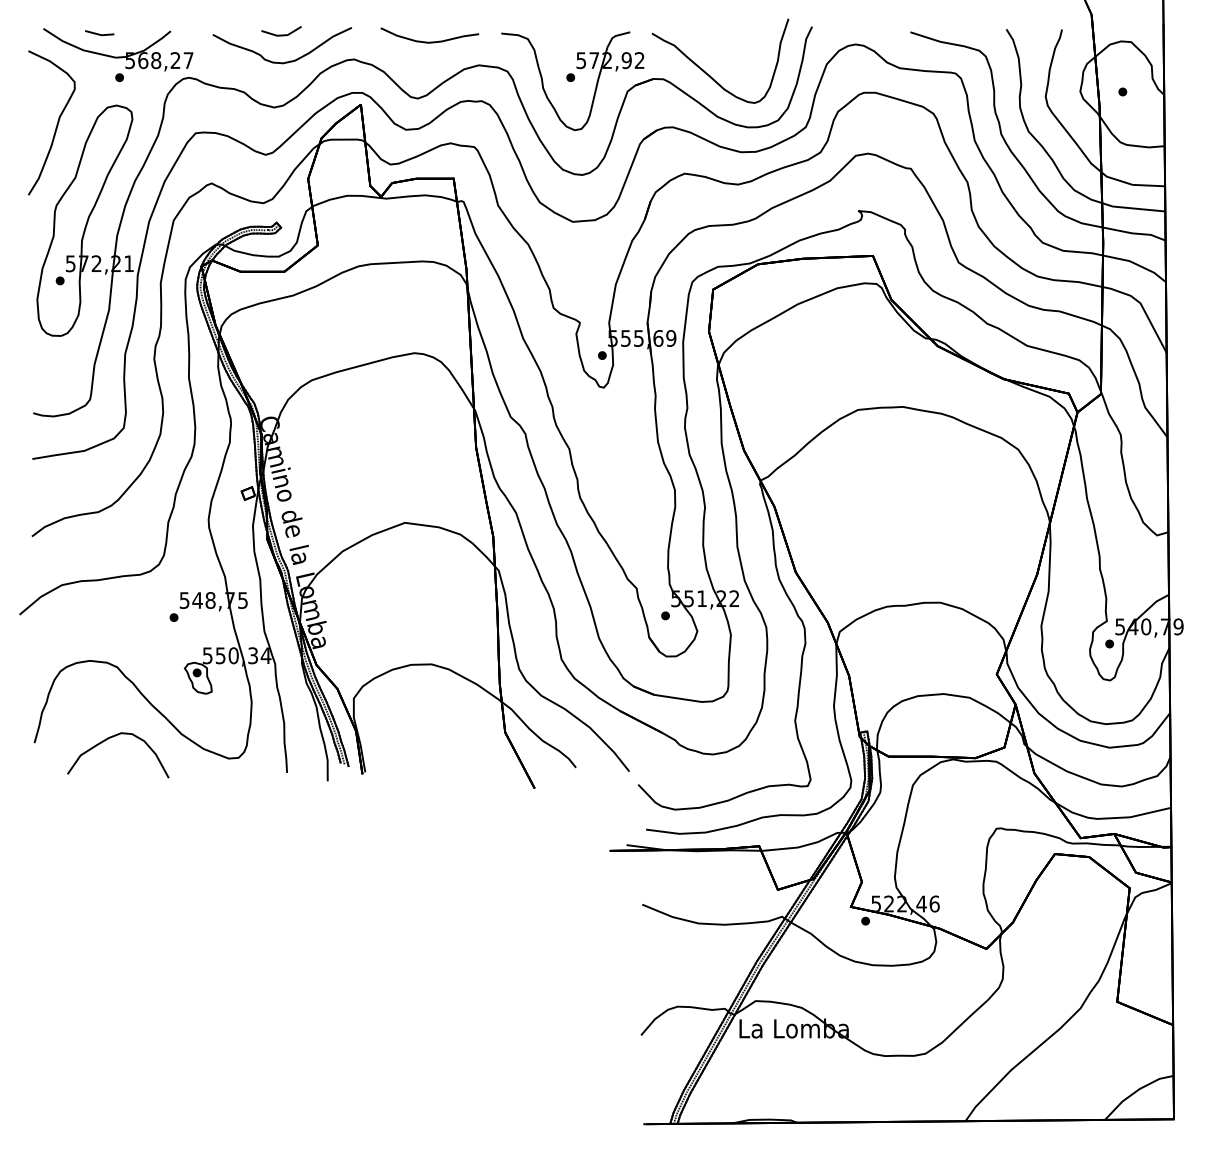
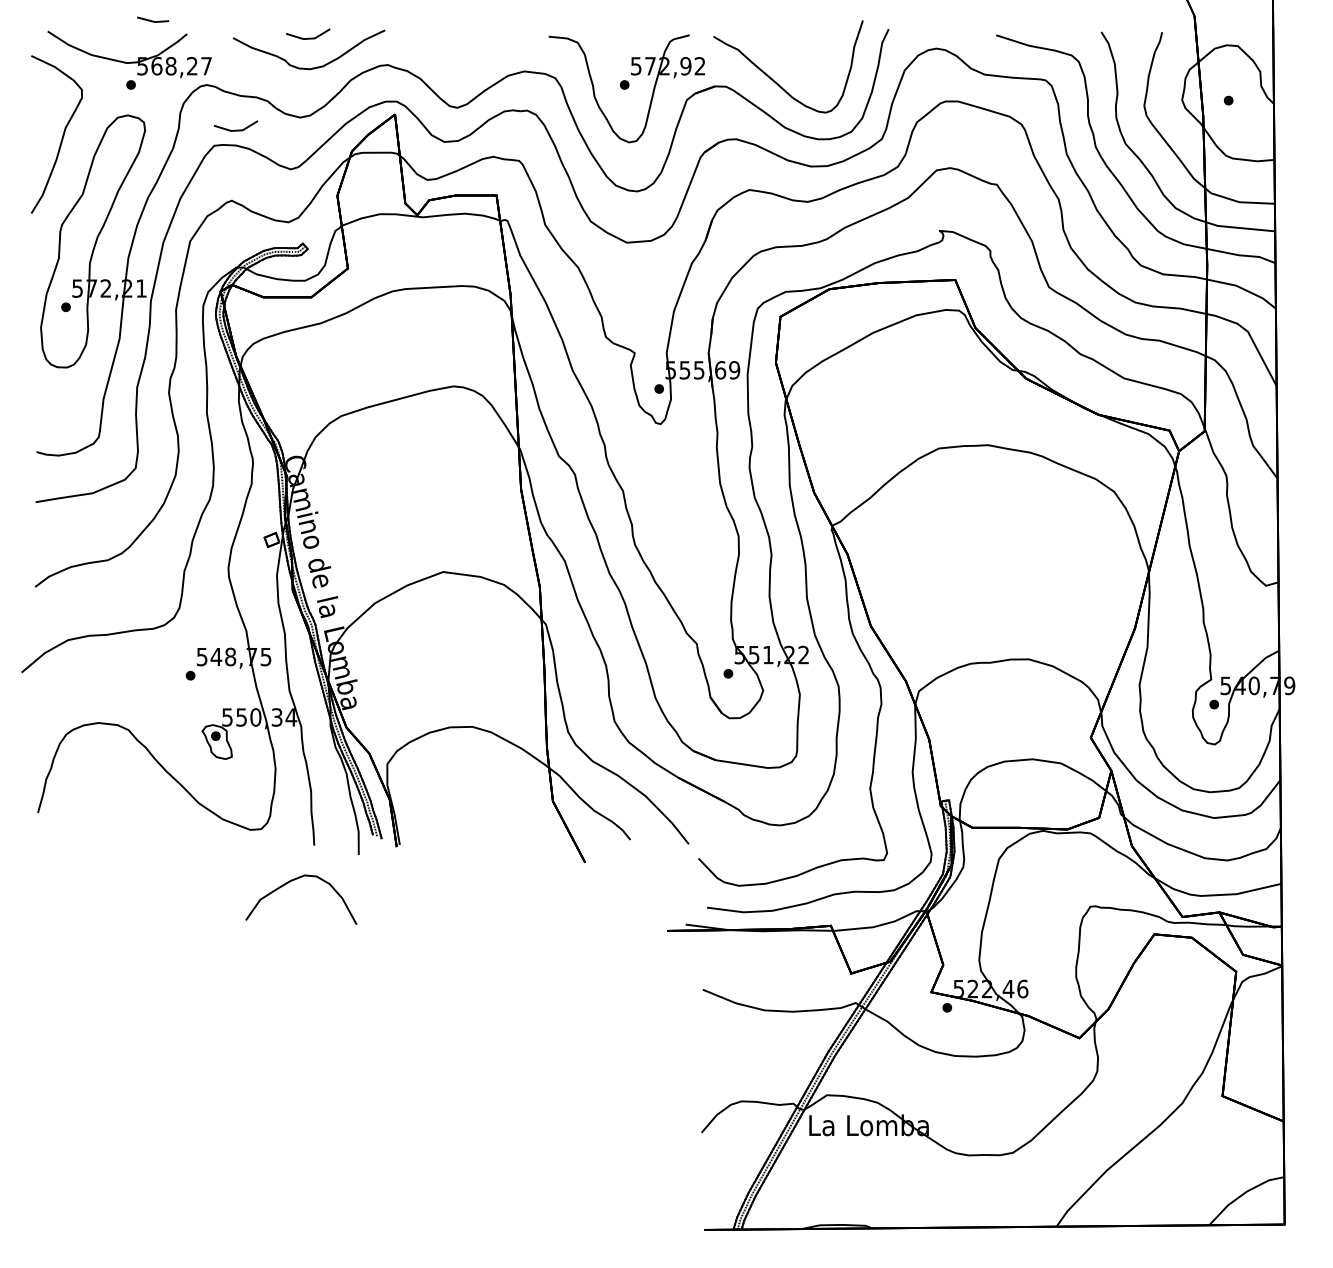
line: (99, 33) -> (152, 20), moved
curve: (429, 41) -> (470, 45), removed
line: (215, 118) -> (235, 129), added
curve: (113, 737) -> (296, 880), moved

